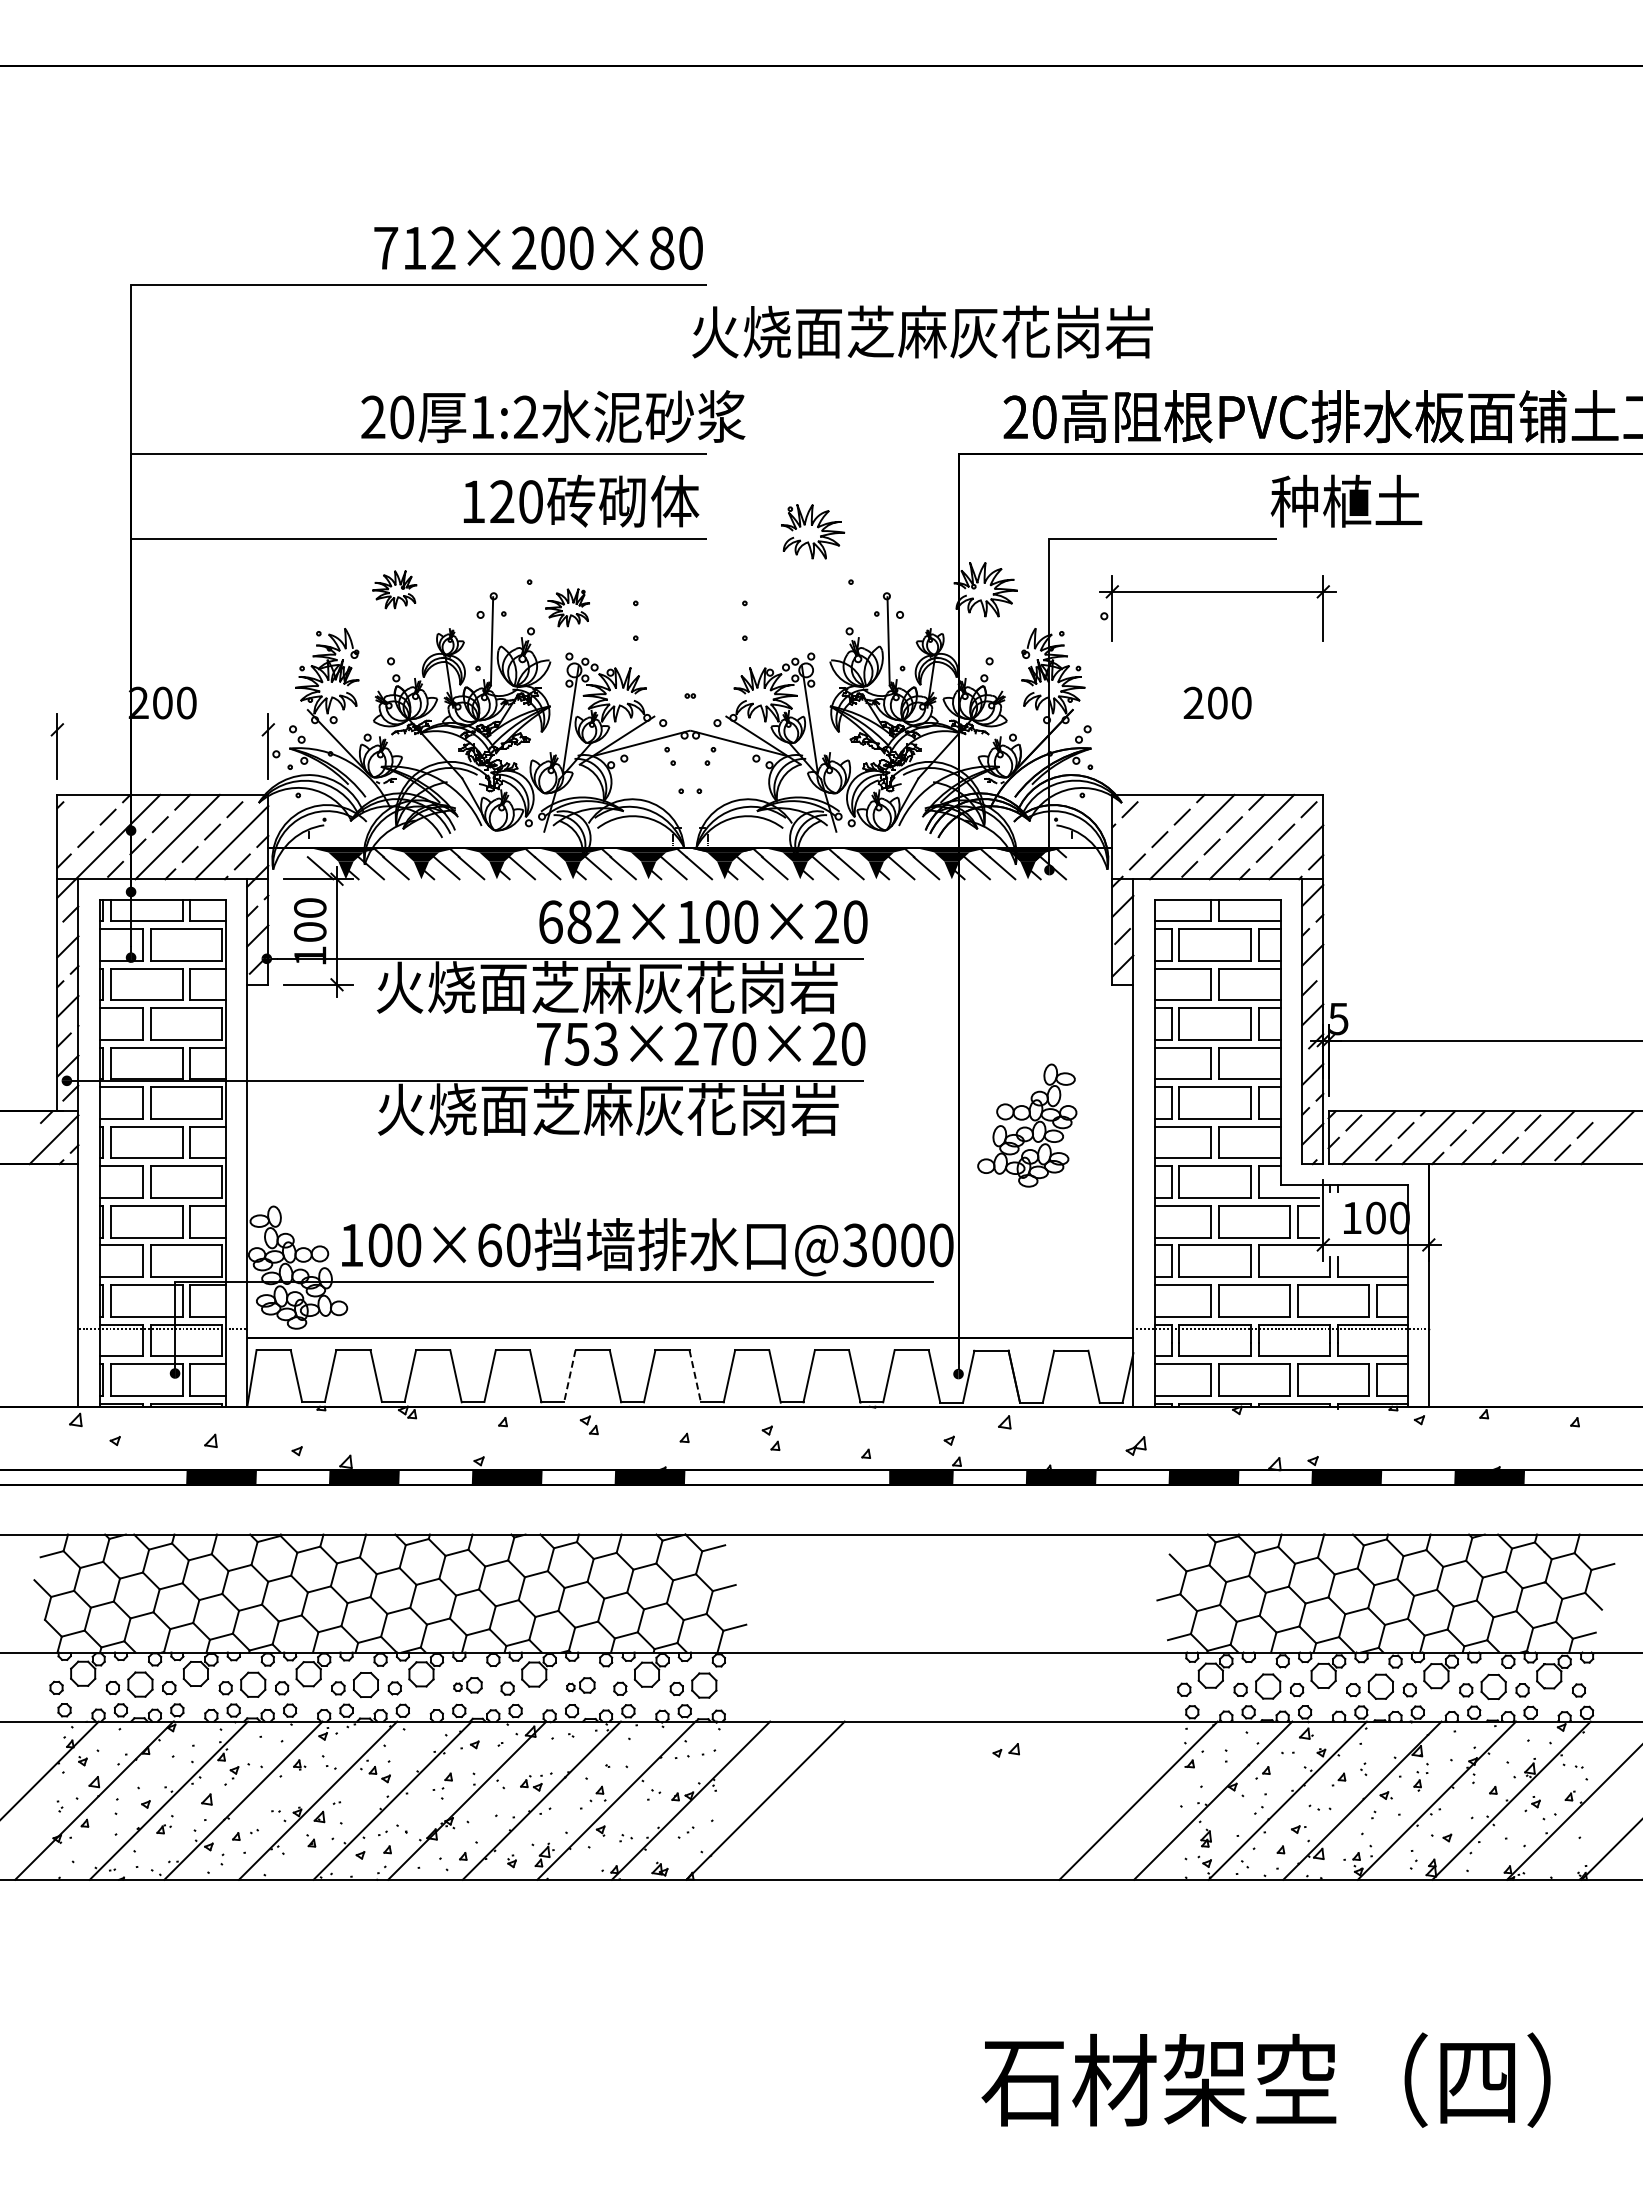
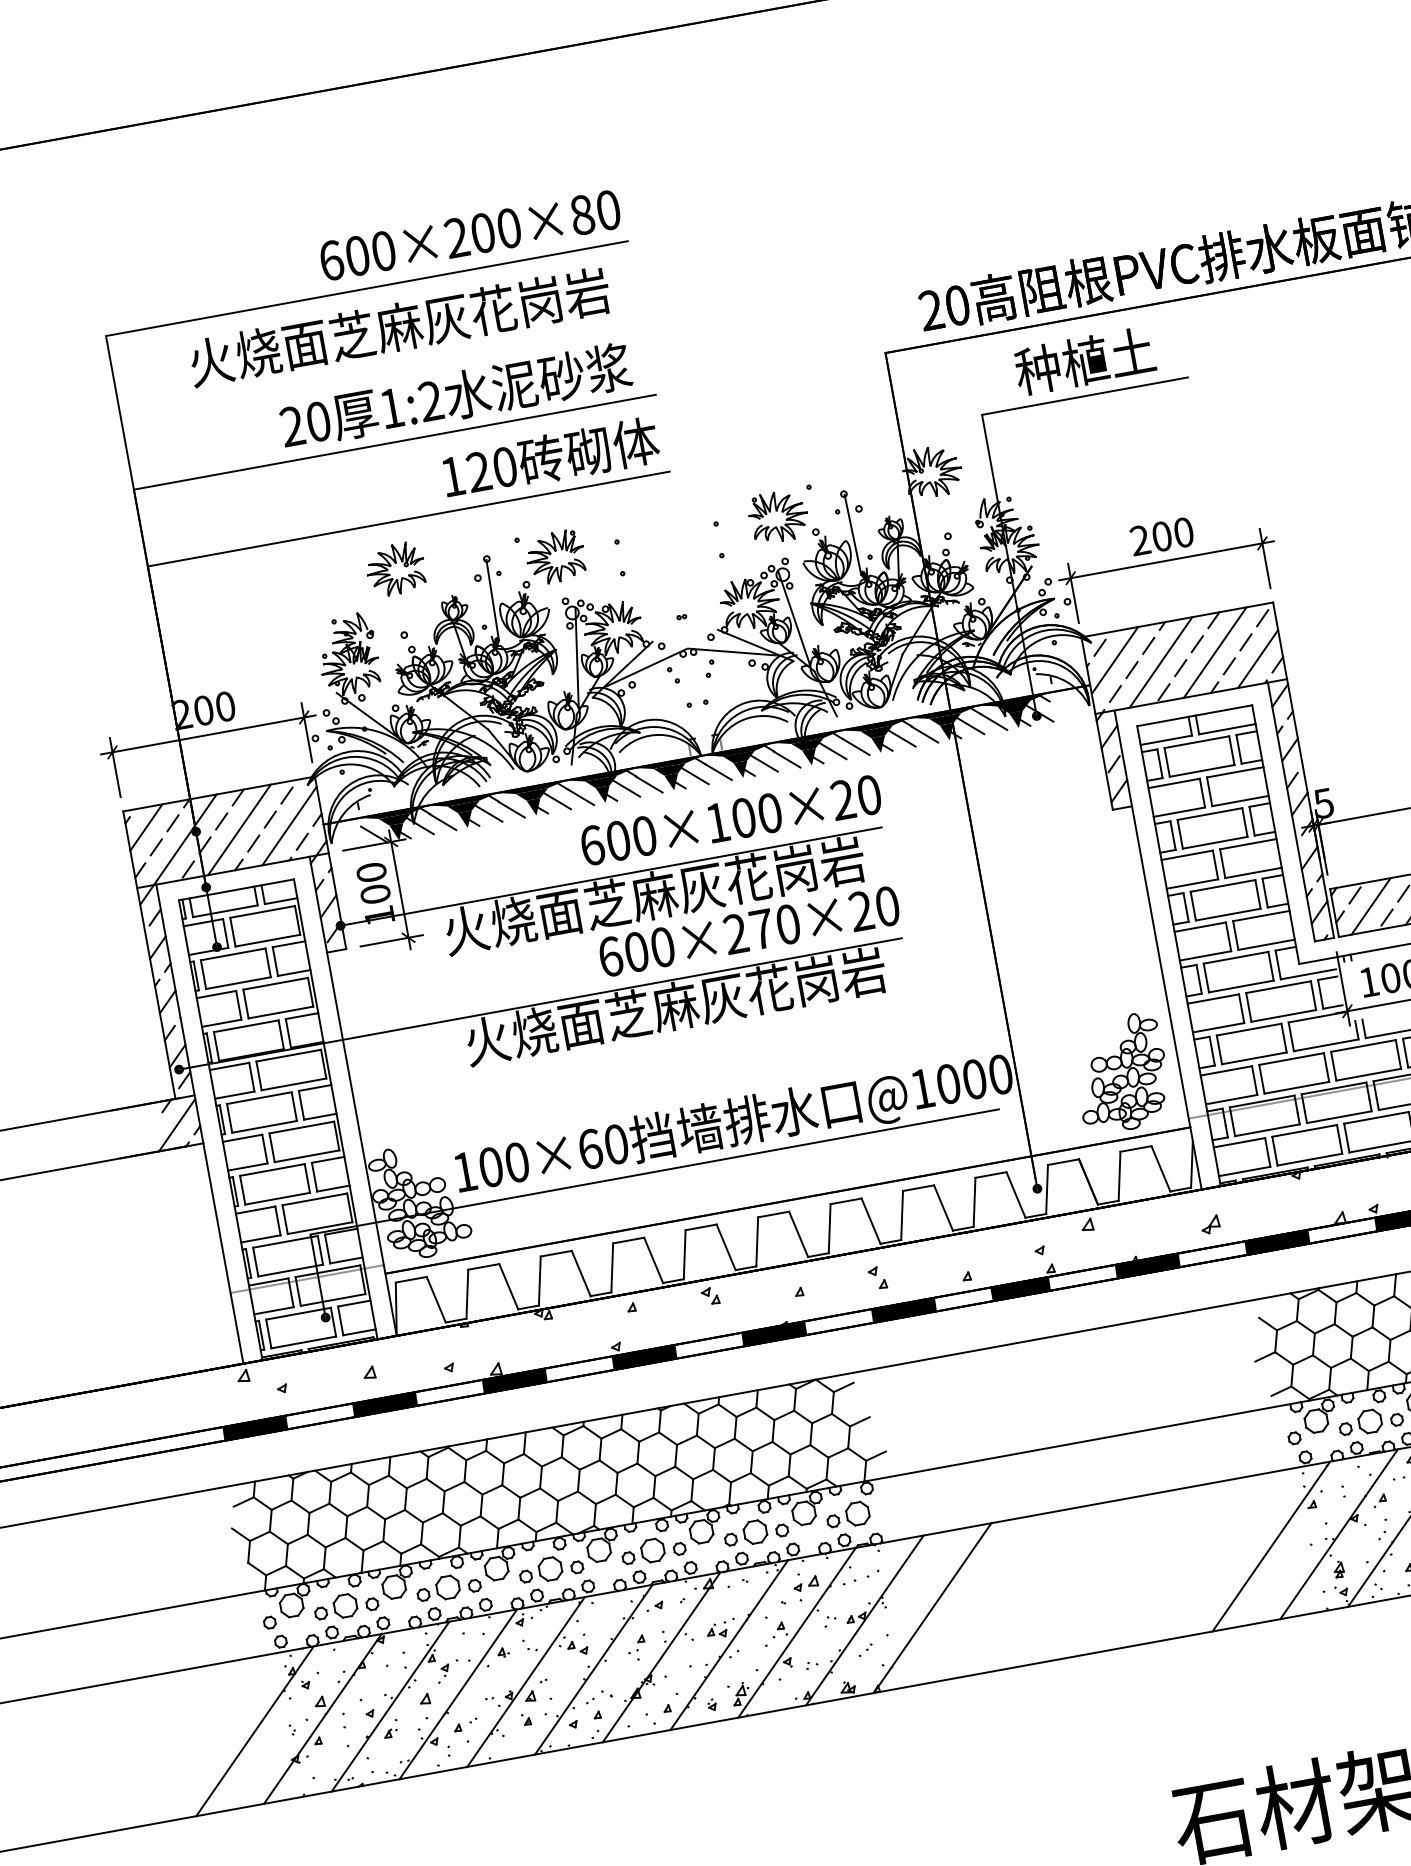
text: (414, 248) -> (357, 256), 712×200×80 -> 600×200×80
text: (922, 331) -> (399, 326), moved
text: (553, 416) -> (456, 395), moved
text: (1346, 500) -> (1084, 360), moved
part: (813, 531) -> (779, 516), moved
part: (394, 589) -> (395, 569), size x1.43
part: (1217, 592) -> (1166, 561), moved
part: (567, 607) -> (555, 557), size x1.43
line: (162, 729) -> (207, 734), added
line: (78, 816) -> (145, 827), added
line: (1143, 825) -> (1114, 659), added
text: (593, 921) -> (631, 837), 682×100×20 -> 600×100×20
text: (577, 1043) -> (636, 951), 753×270×20 -> 600×270×20
part: (1027, 1125) -> (1121, 1073), moved
text: (854, 1245) -> (921, 1089), @3000 -> @1000
line: (569, 1376) -> (684, 1255), dashed -> solid
line: (695, 1376) -> (798, 1234), dashed -> solid
fill: (78, 1477) -> (255, 1427), added
fill: (792, 1477) -> (903, 1310), added
part: (467, 1685) -> (642, 1552), size x1.67
part: (580, 1685) -> (745, 1534), size x1.67
part: (1005, 1750) -> (805, 1584), moved

